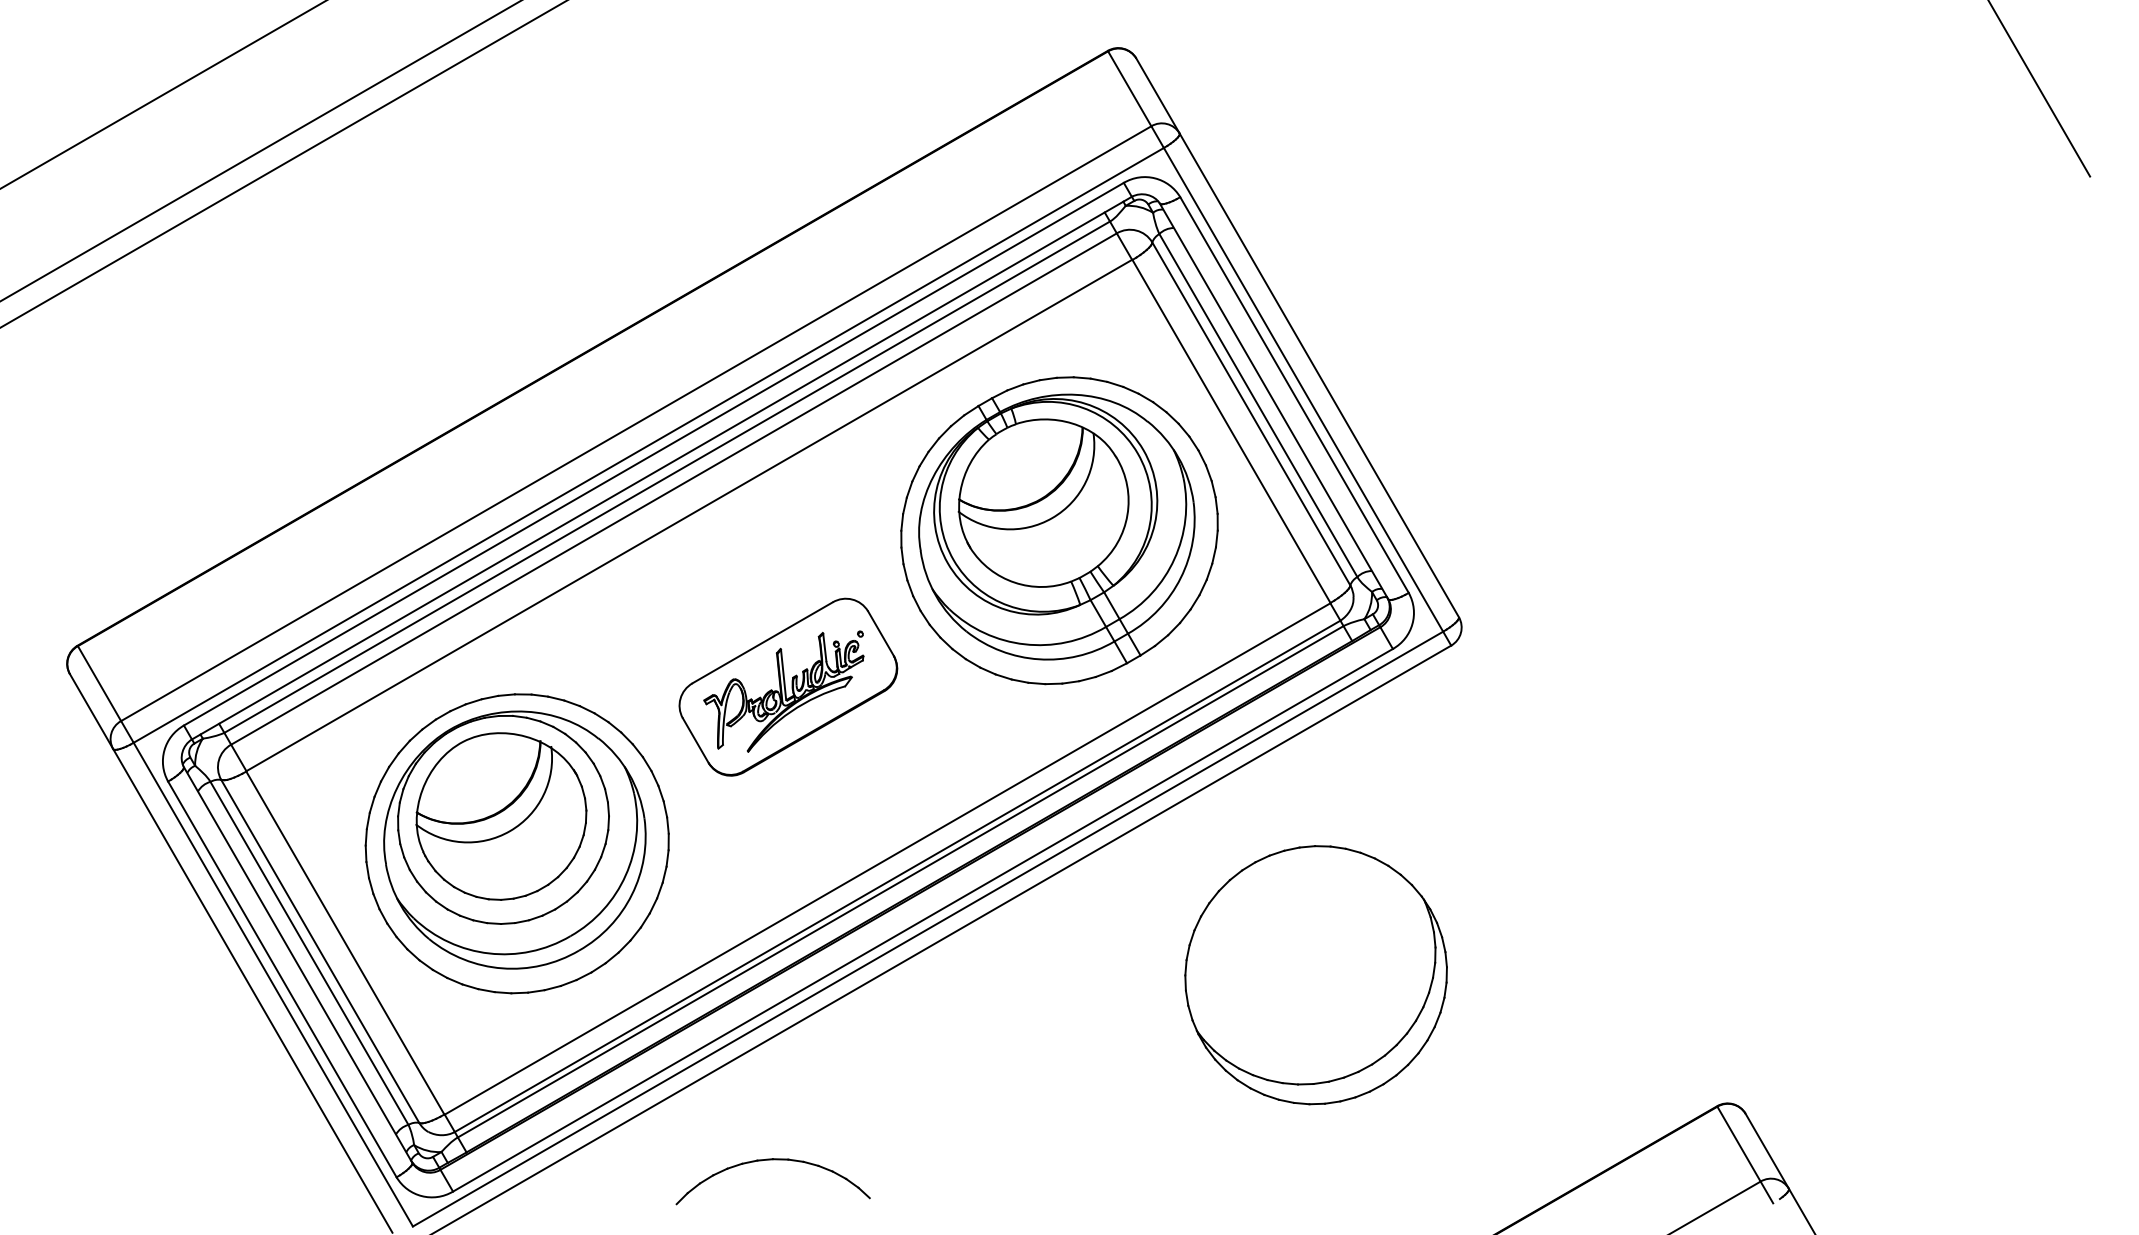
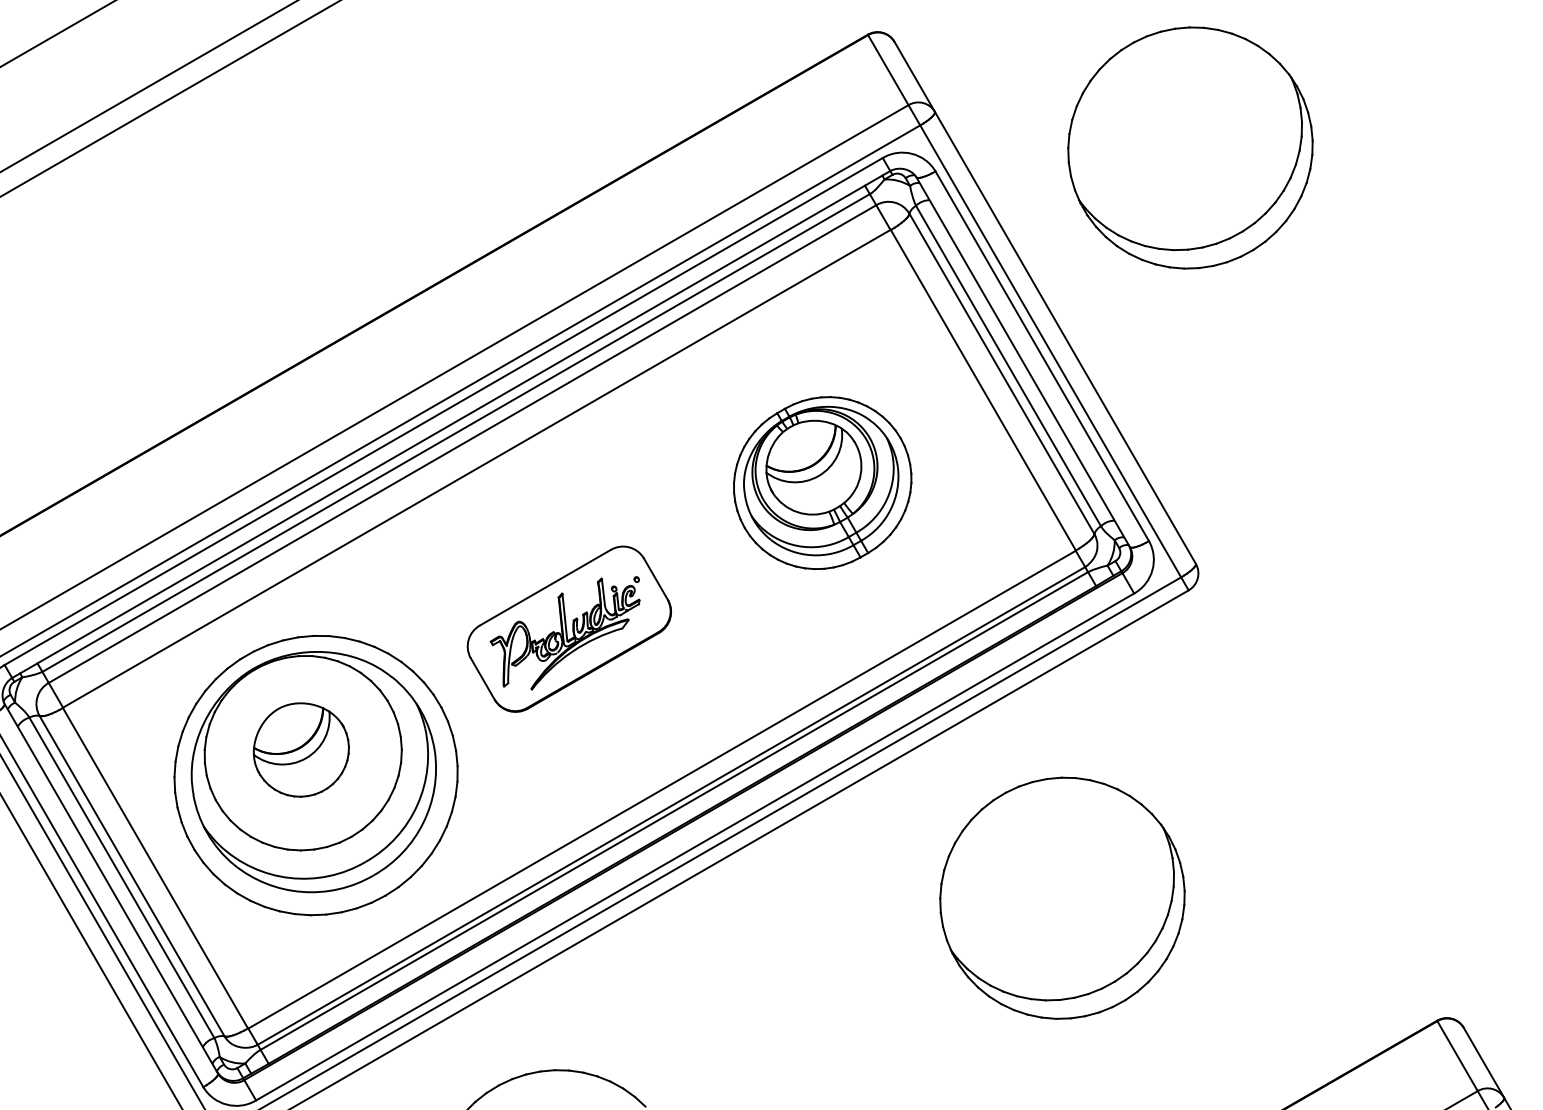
part: (1452, 172) -> (1189, 148), added
part: (1059, 530) -> (822, 482), size x0.6
part: (501, 816) -> (301, 750), size x0.6

